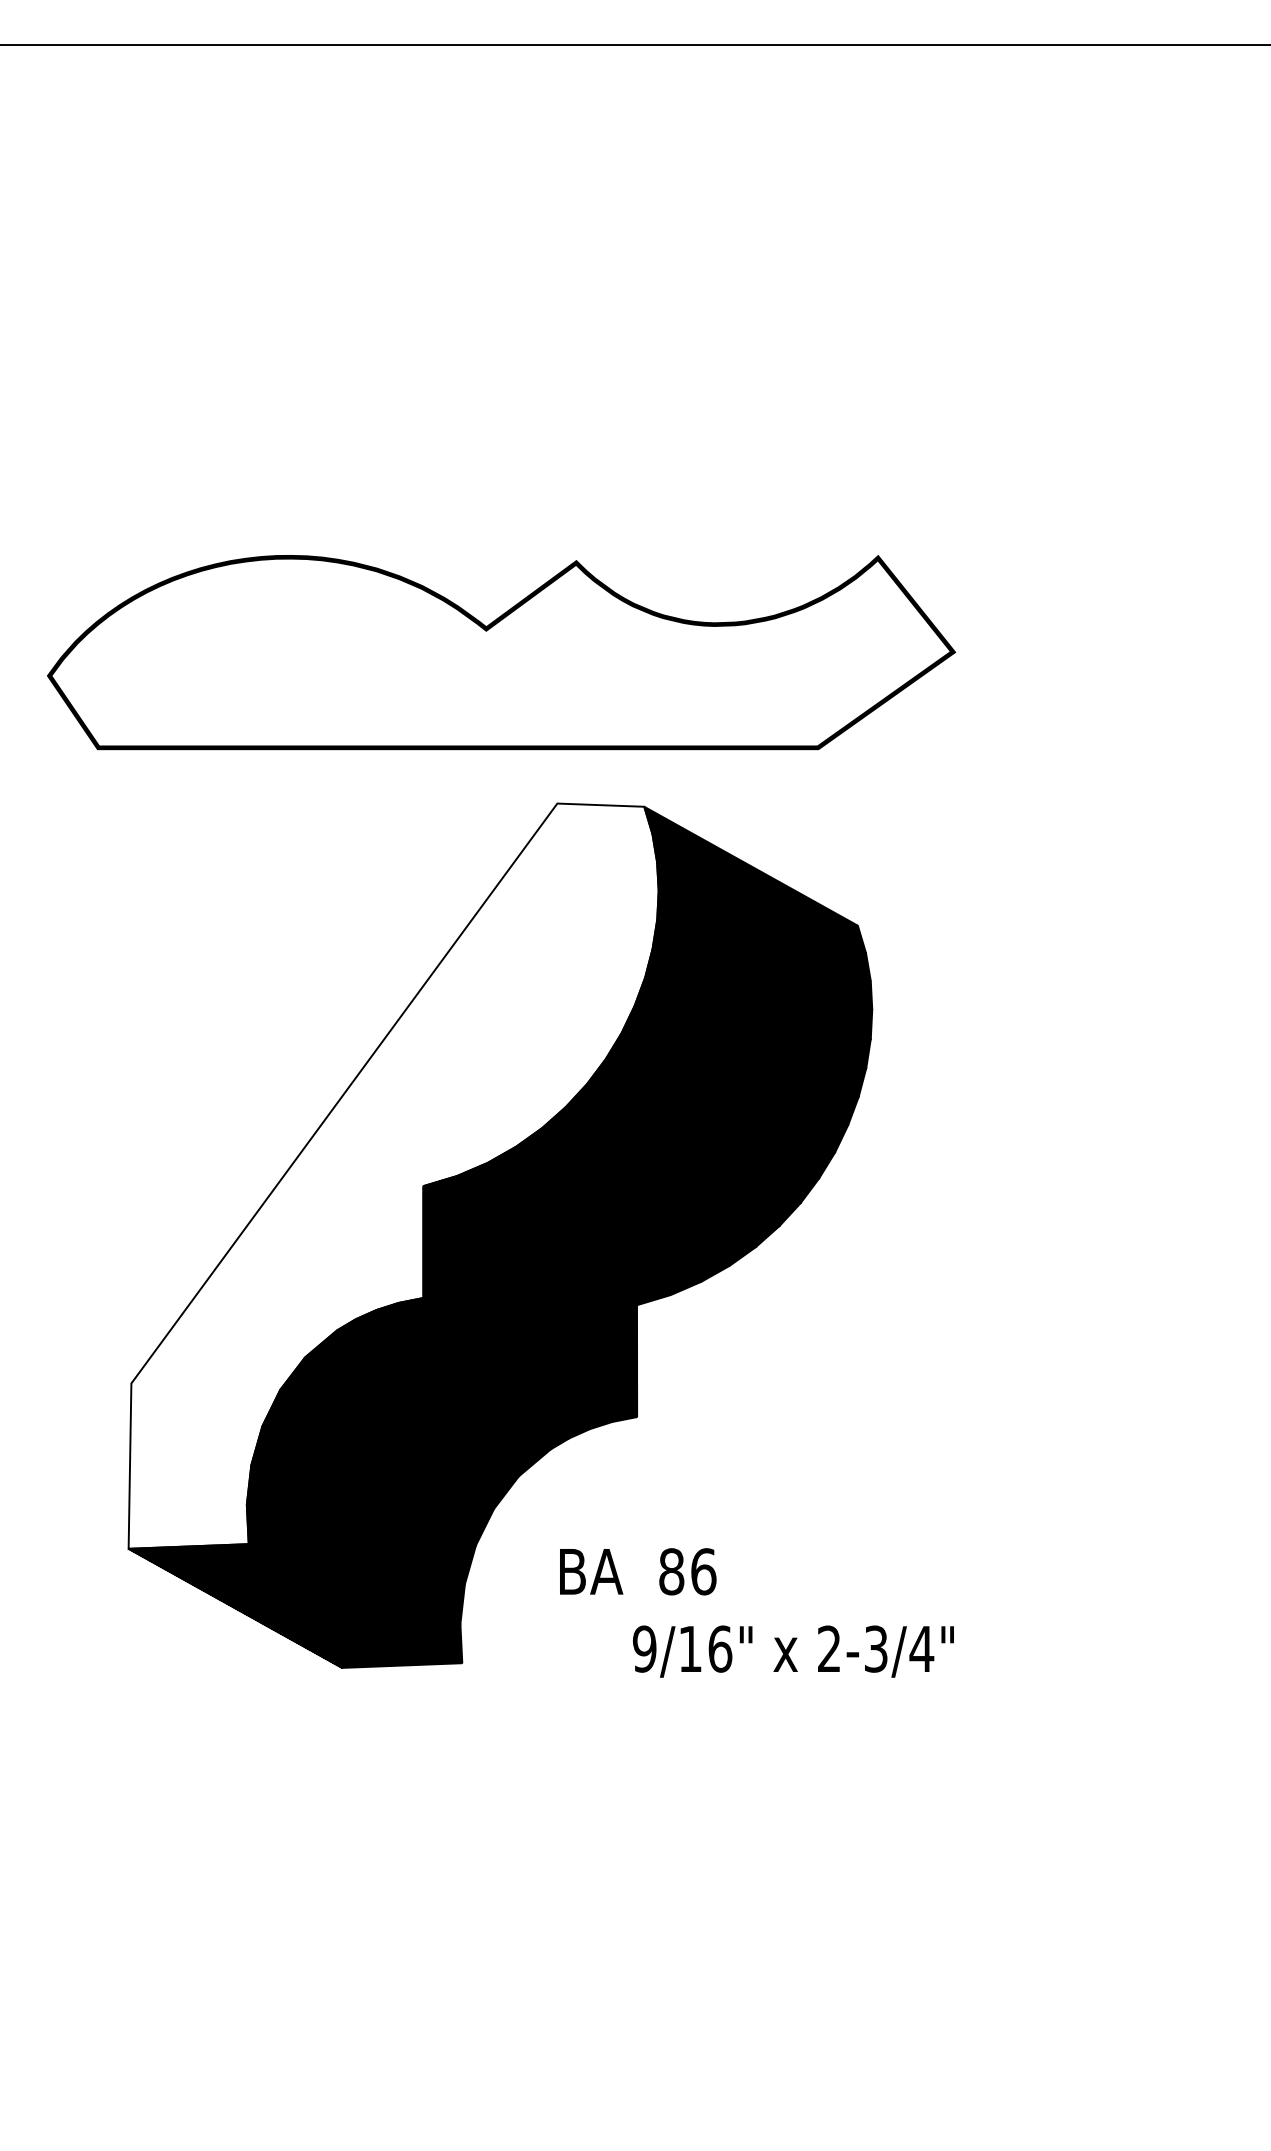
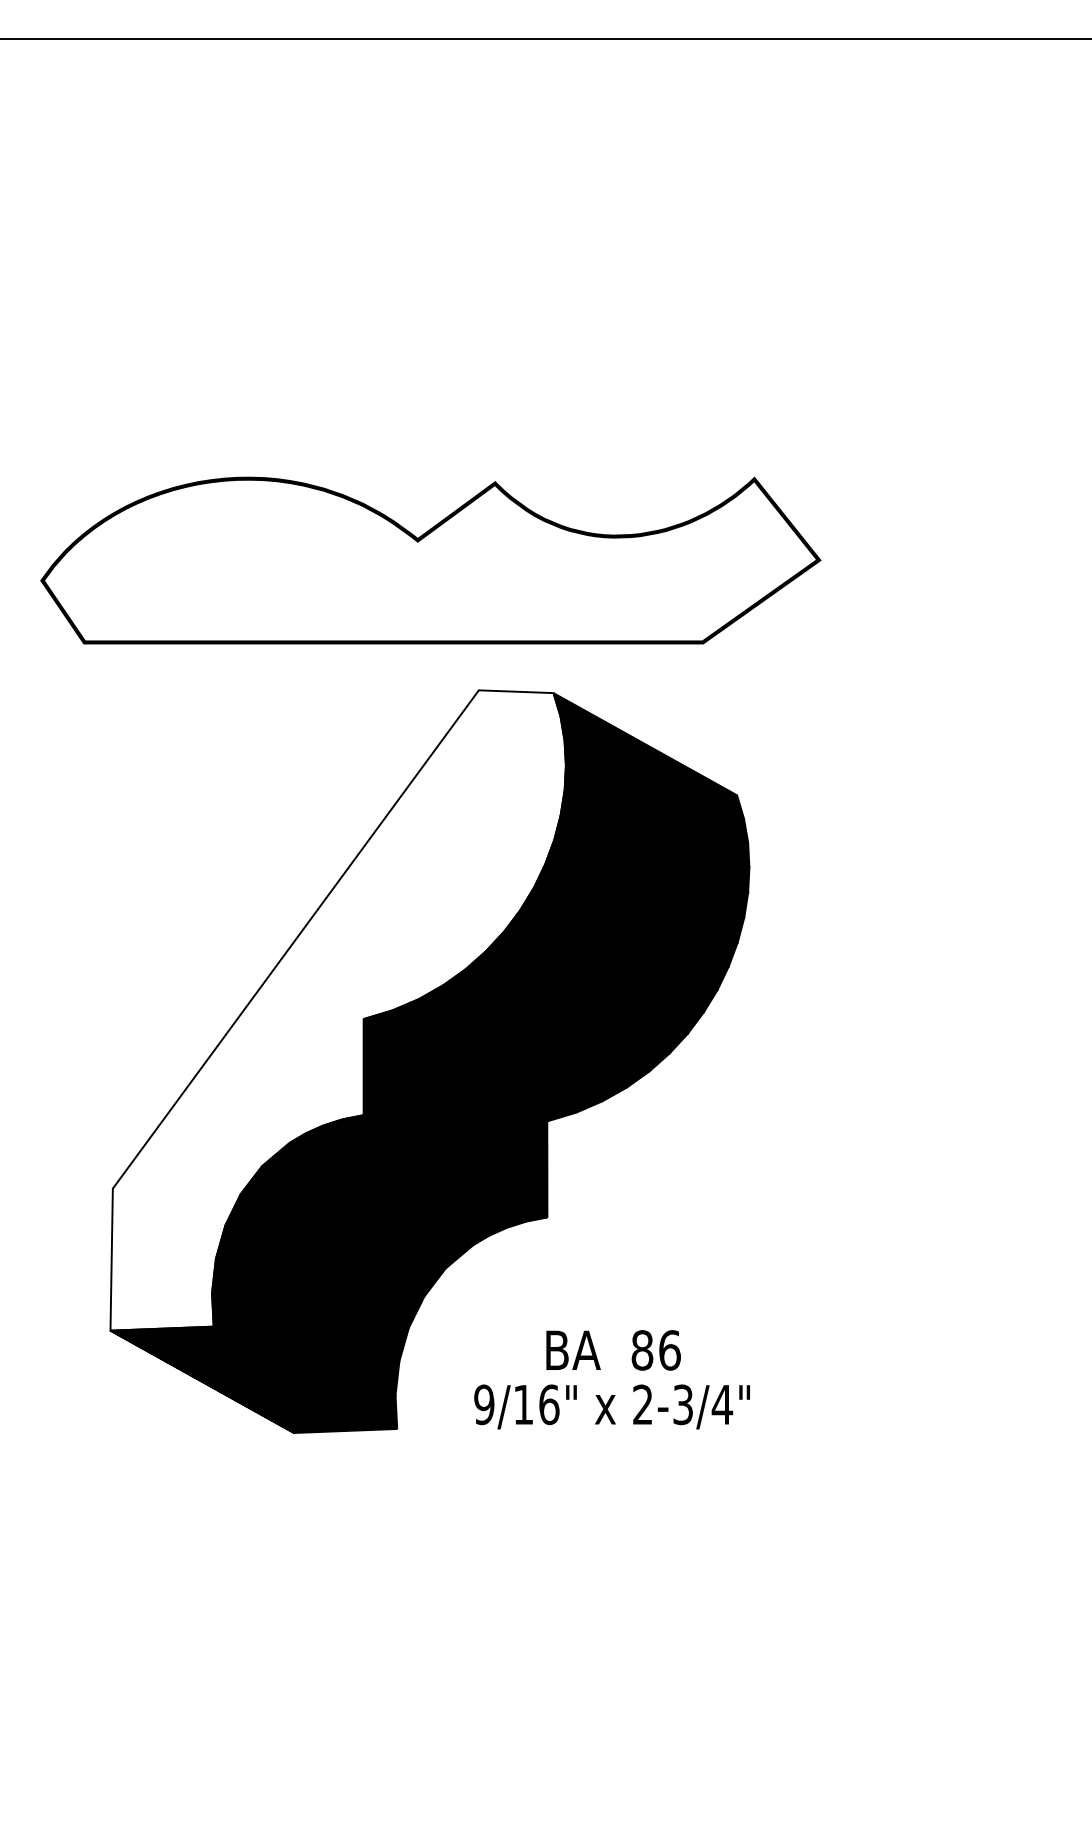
text: (638, 1571) -> (613, 1350), moved
text: (793, 1651) -> (612, 1406), moved

